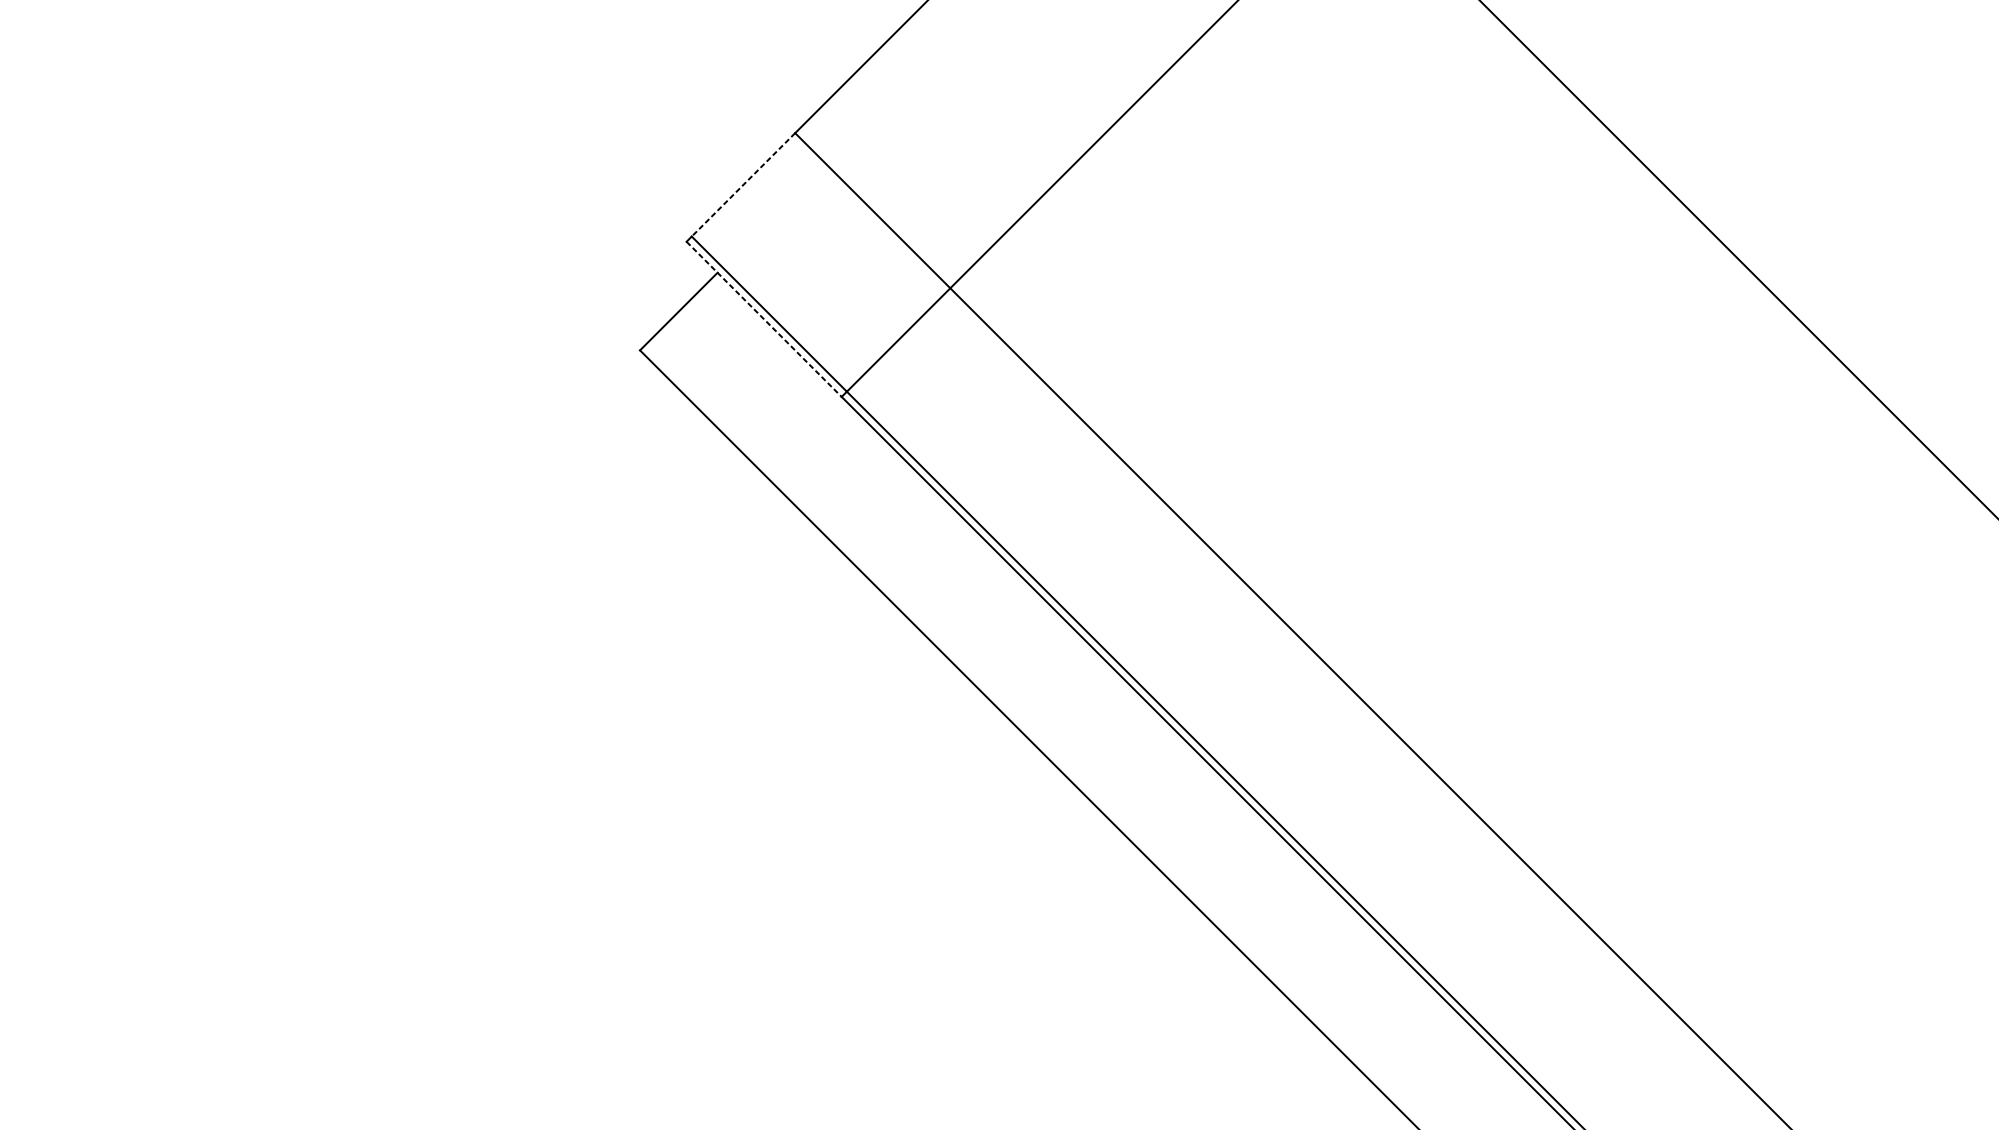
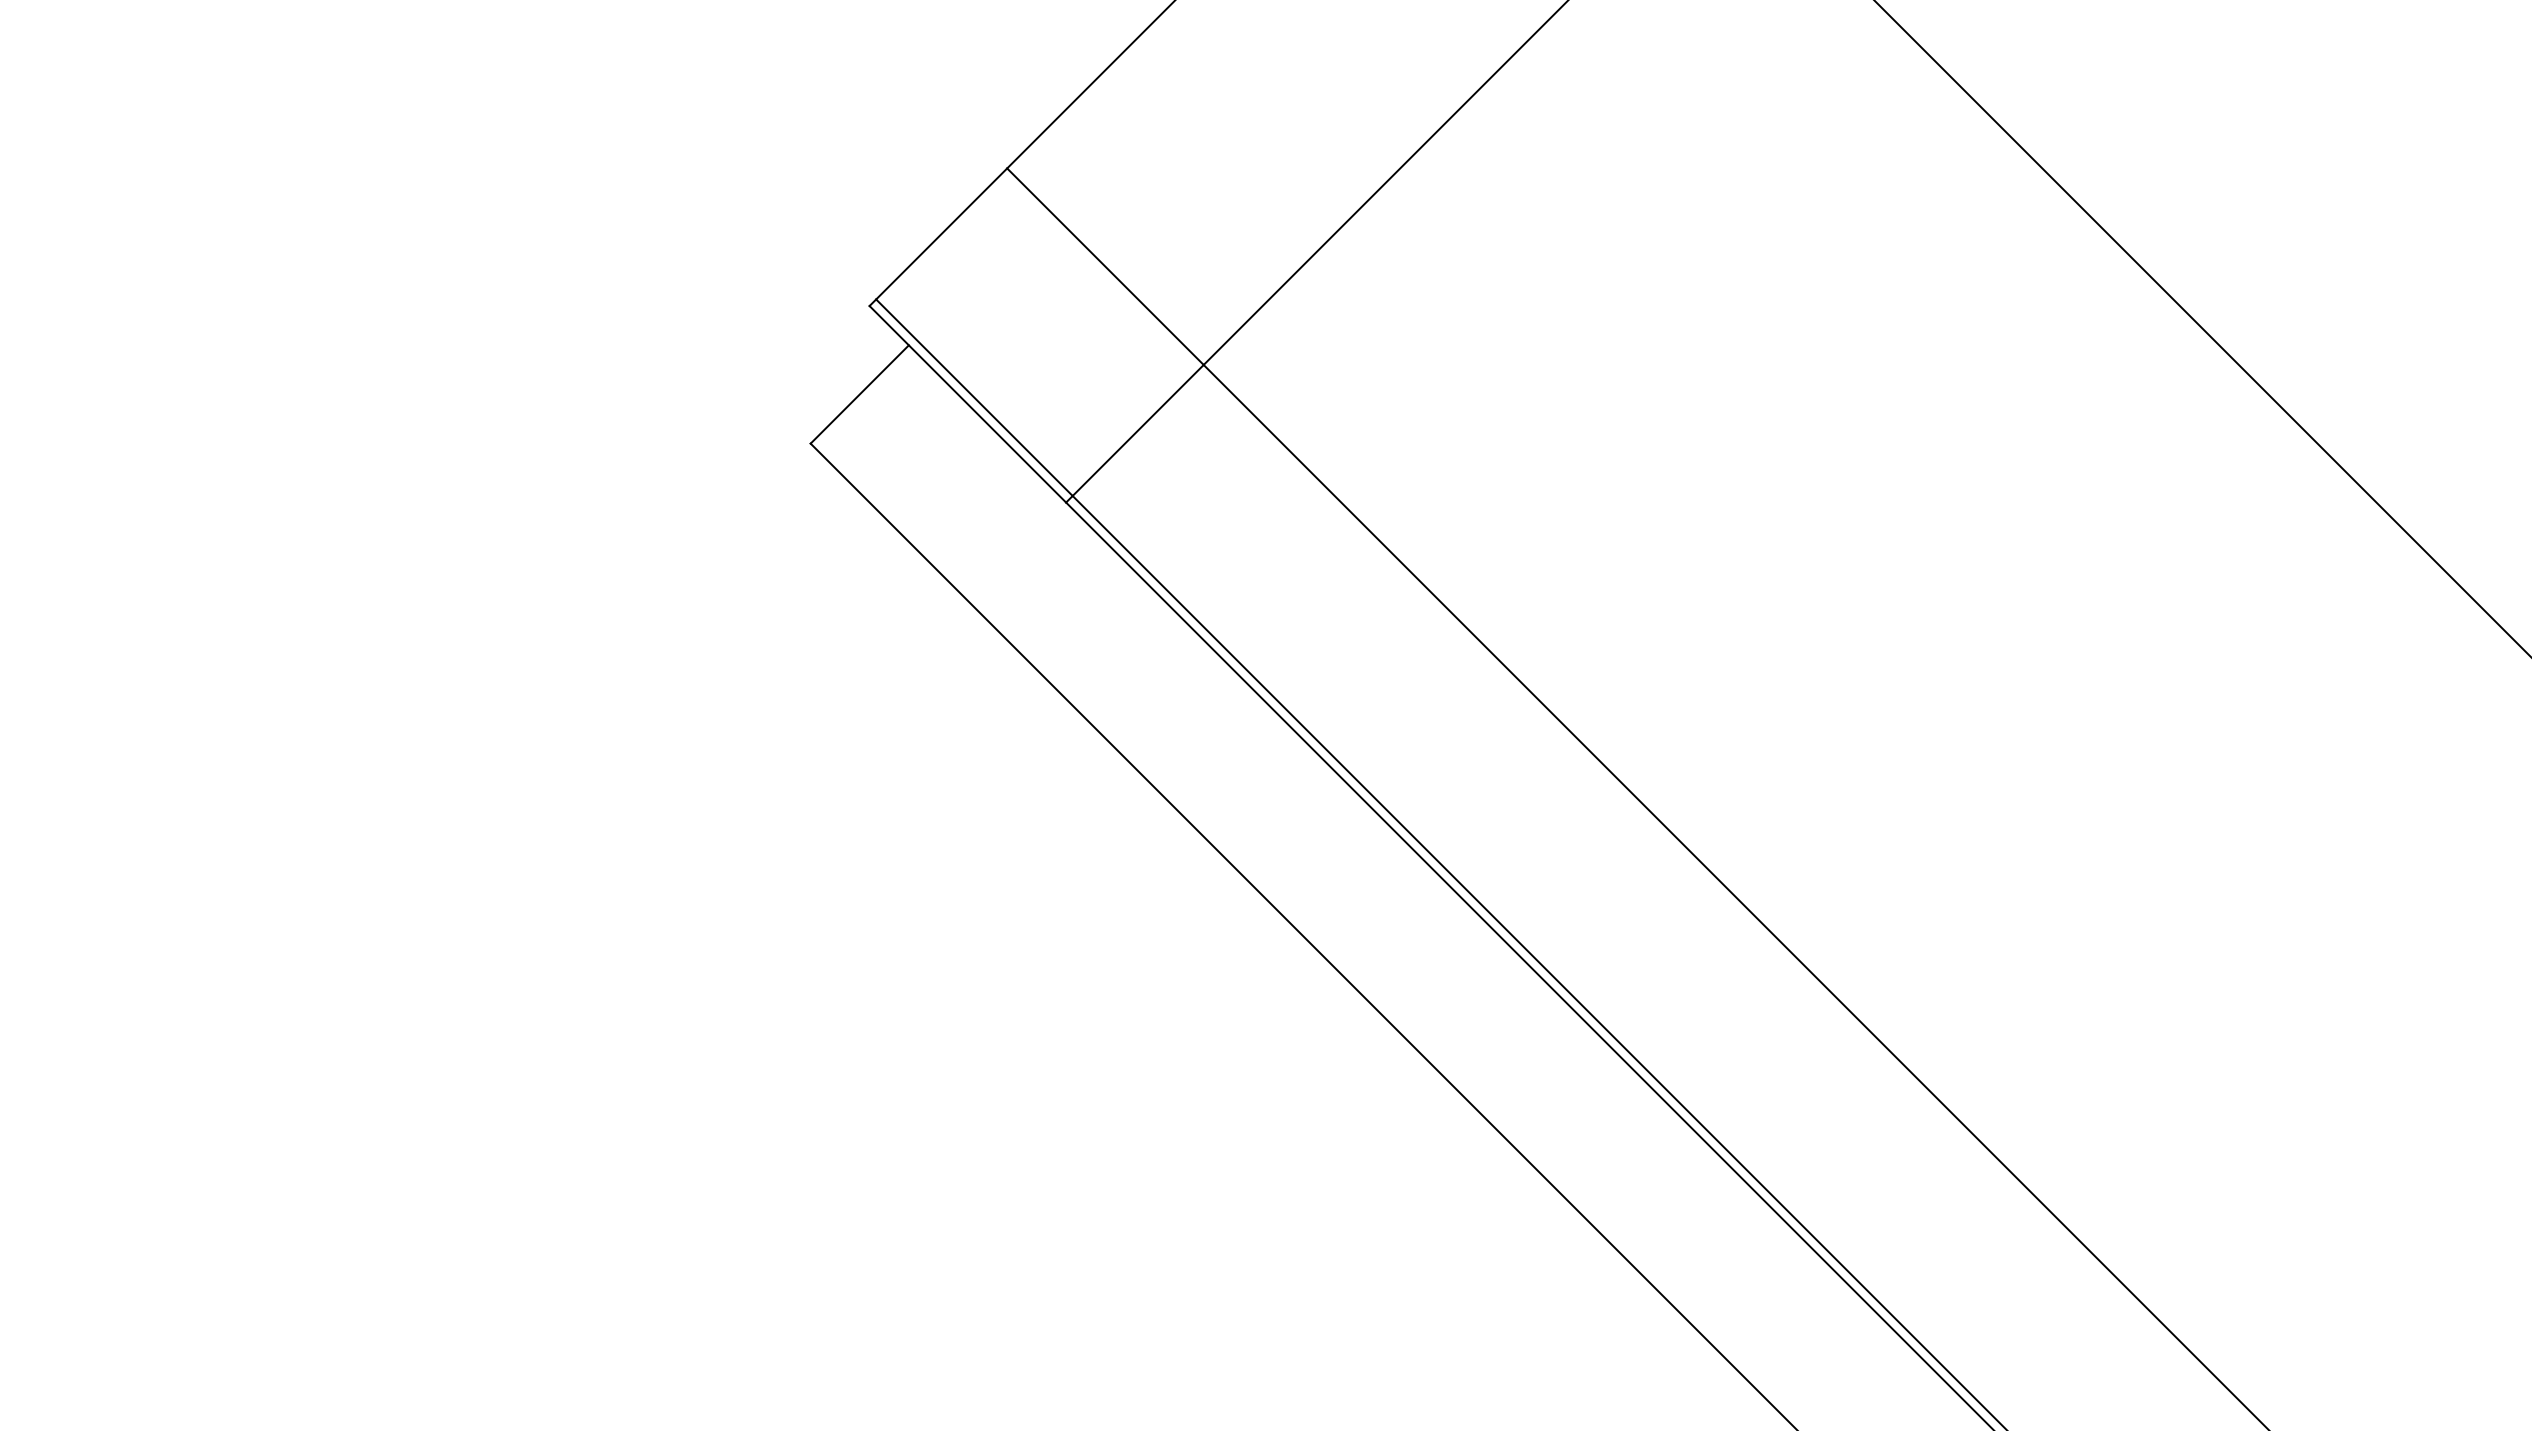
line: (743, 184) -> (941, 233), dashed -> solid
line: (763, 319) -> (967, 404), dashed -> solid

